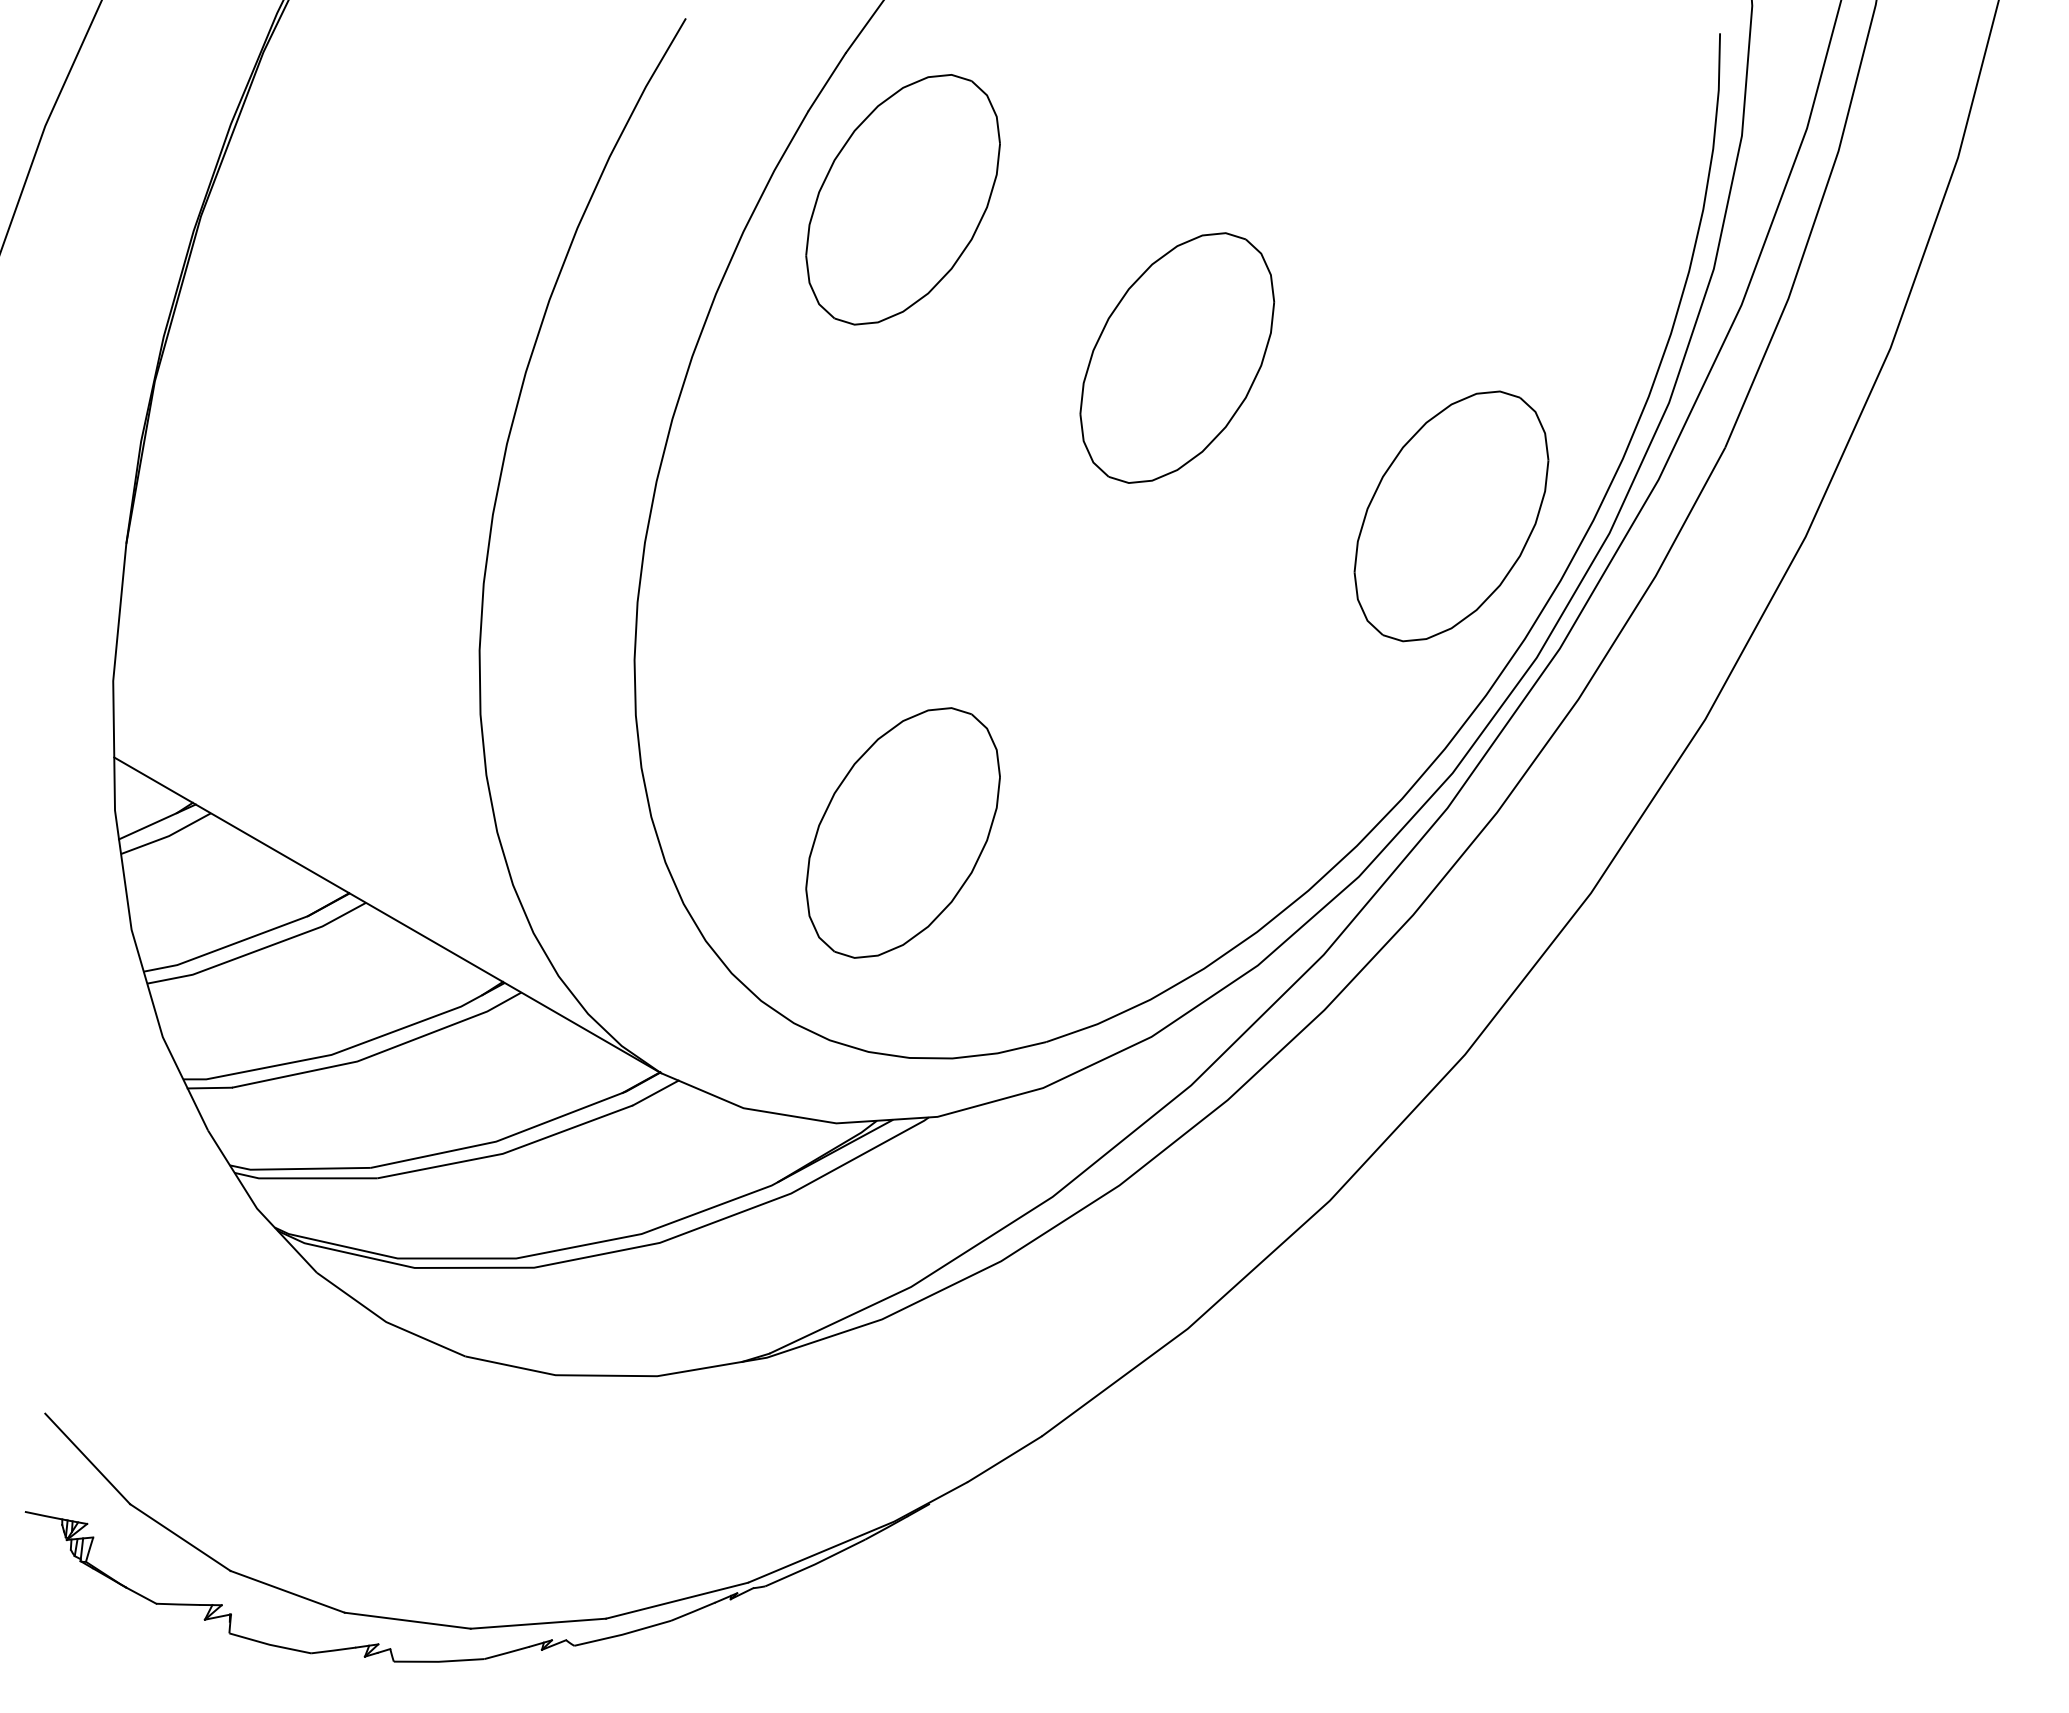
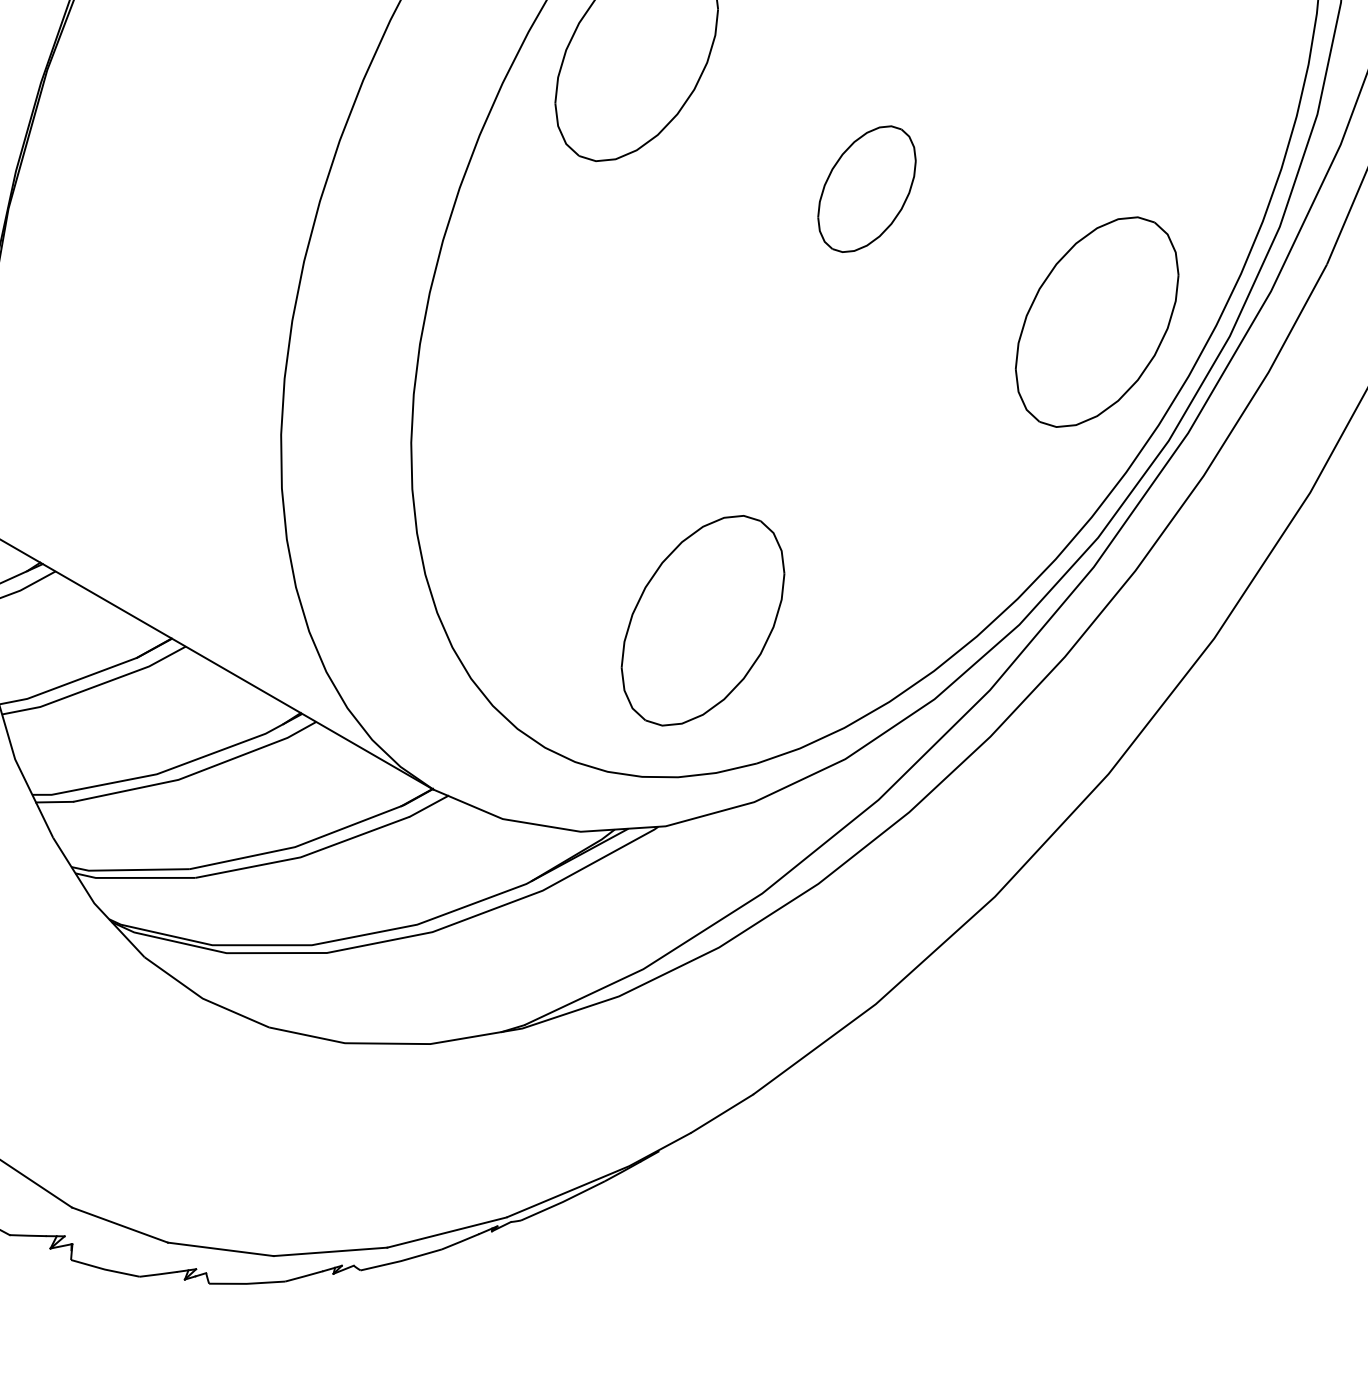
part: (1177, 357) -> (867, 188), size x0.6
part: (902, 832) -> (702, 620), moved

